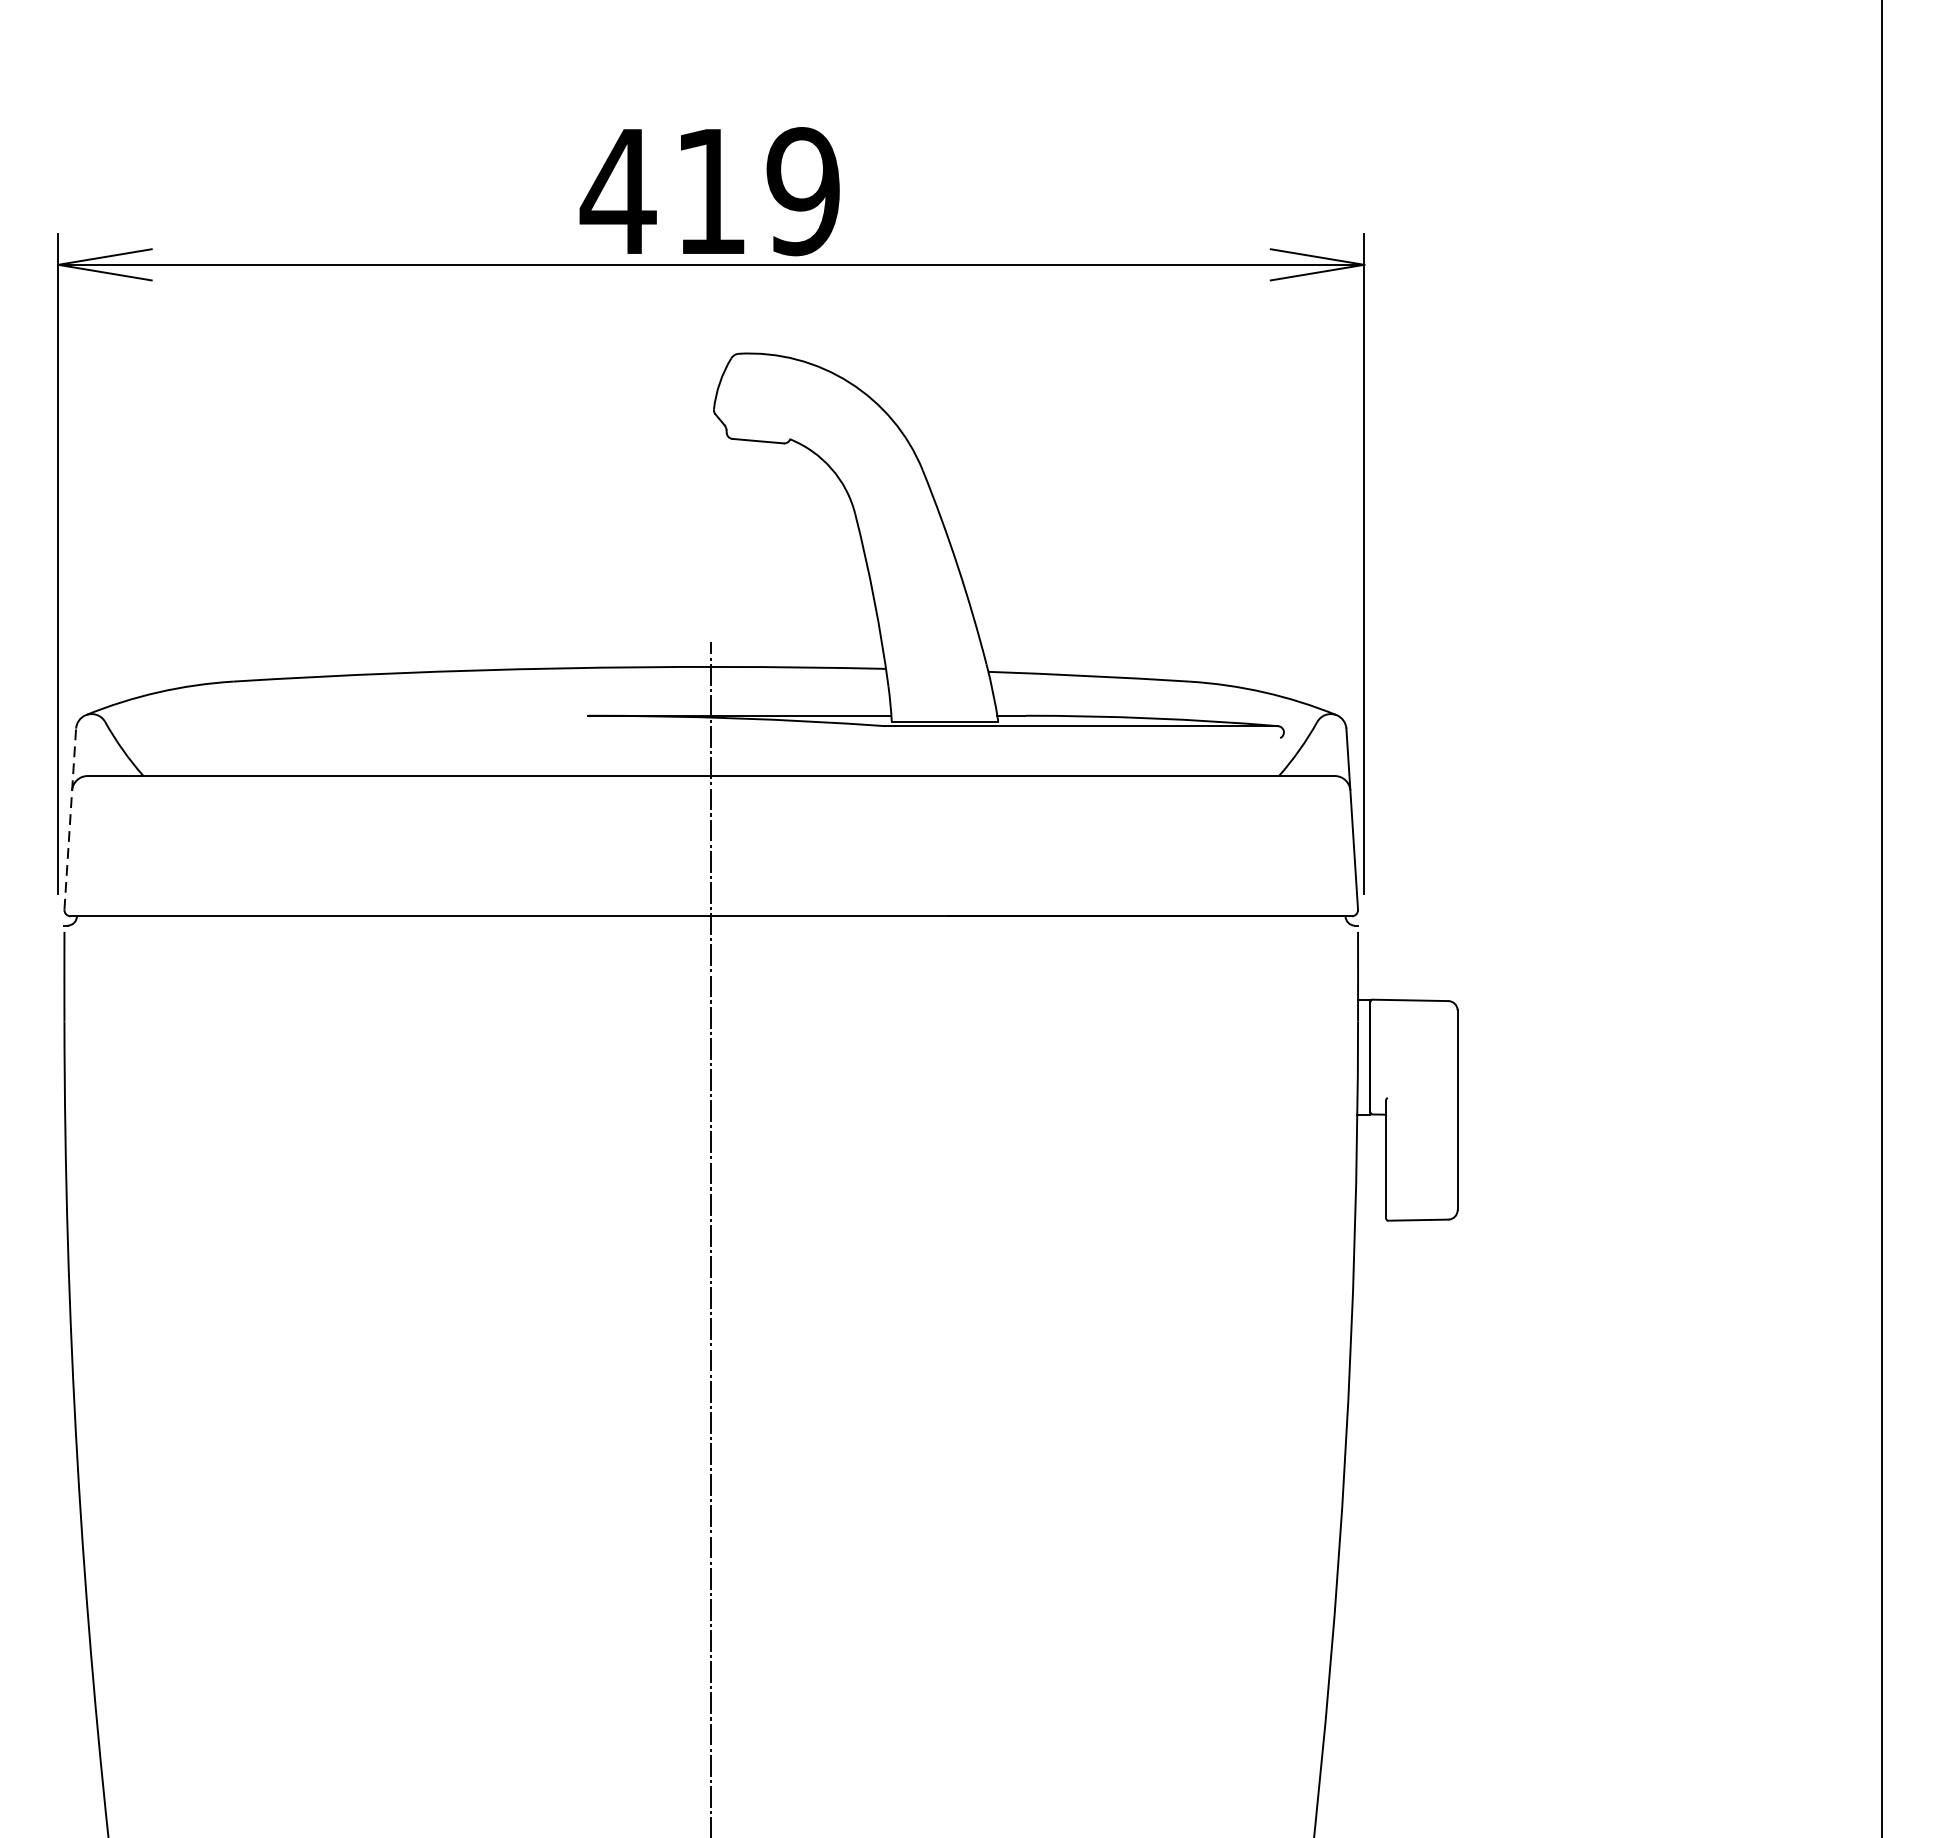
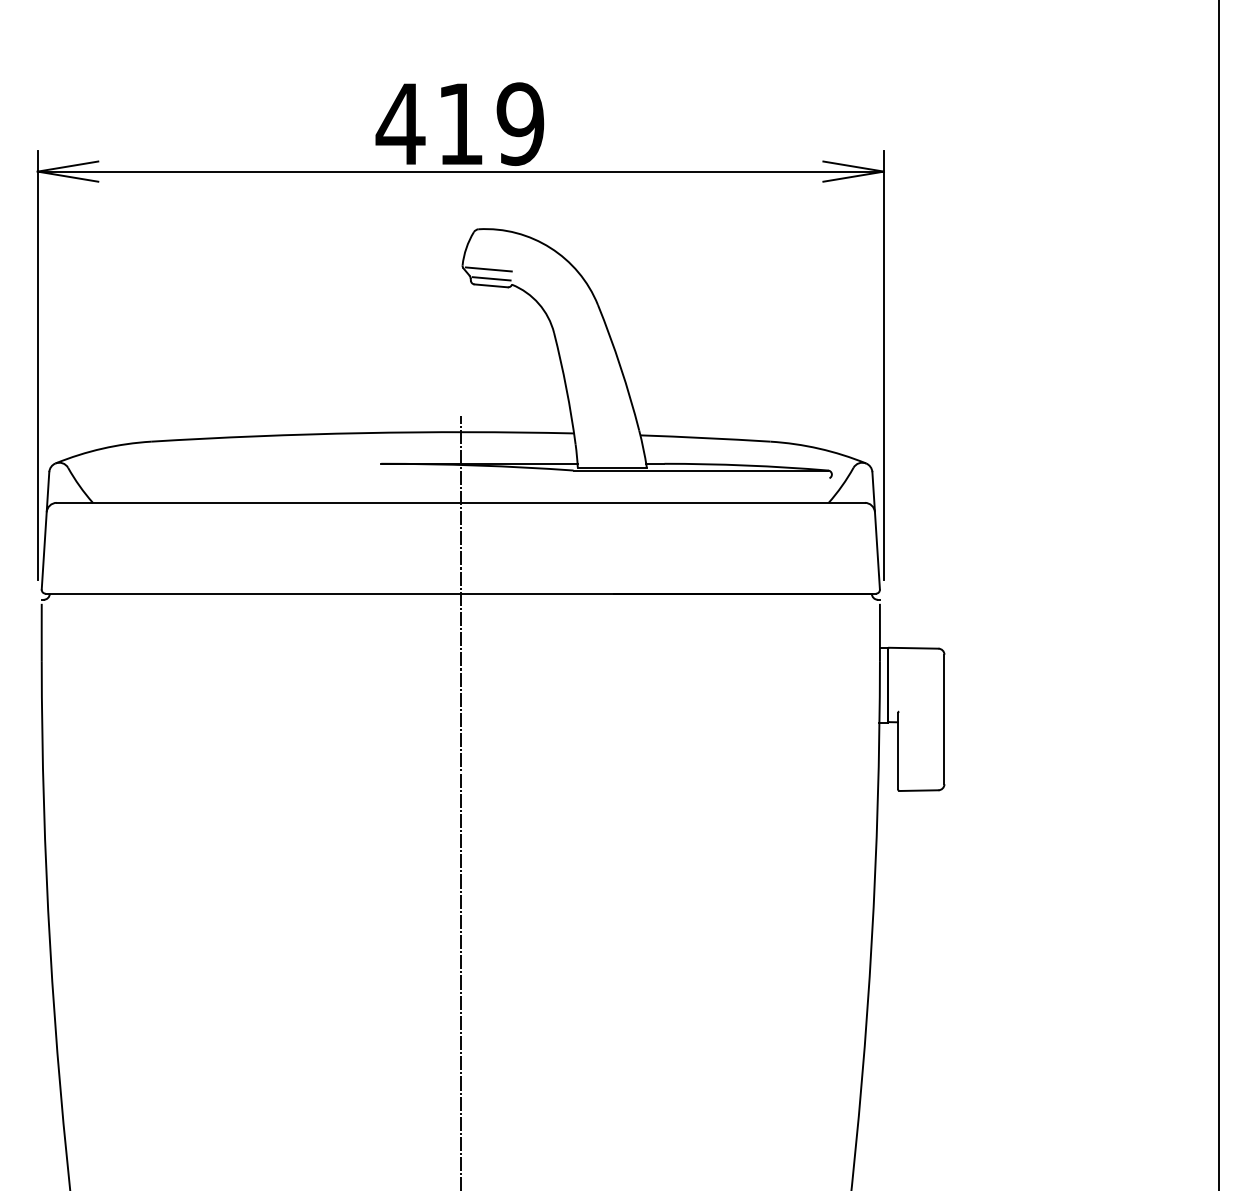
line: (753, 415) -> (488, 269), added
line: (758, 429) -> (491, 278), added
line: (70, 818) -> (45, 530), dashed -> solid

